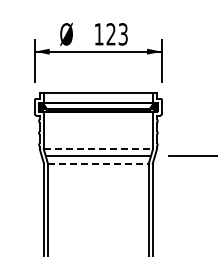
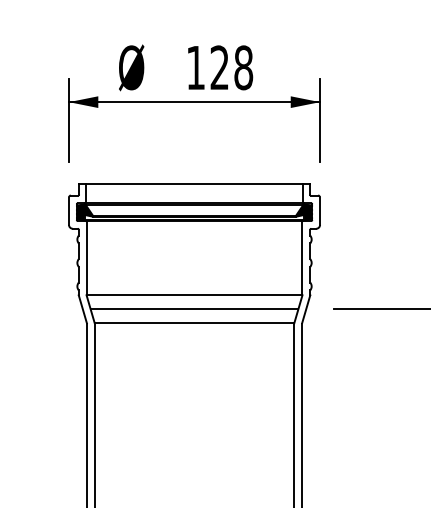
text: (122, 34) -> (242, 68), 123 -> 128
line: (98, 149) -> (194, 295), dashed -> solid
line: (98, 163) -> (194, 323), dashed -> solid

